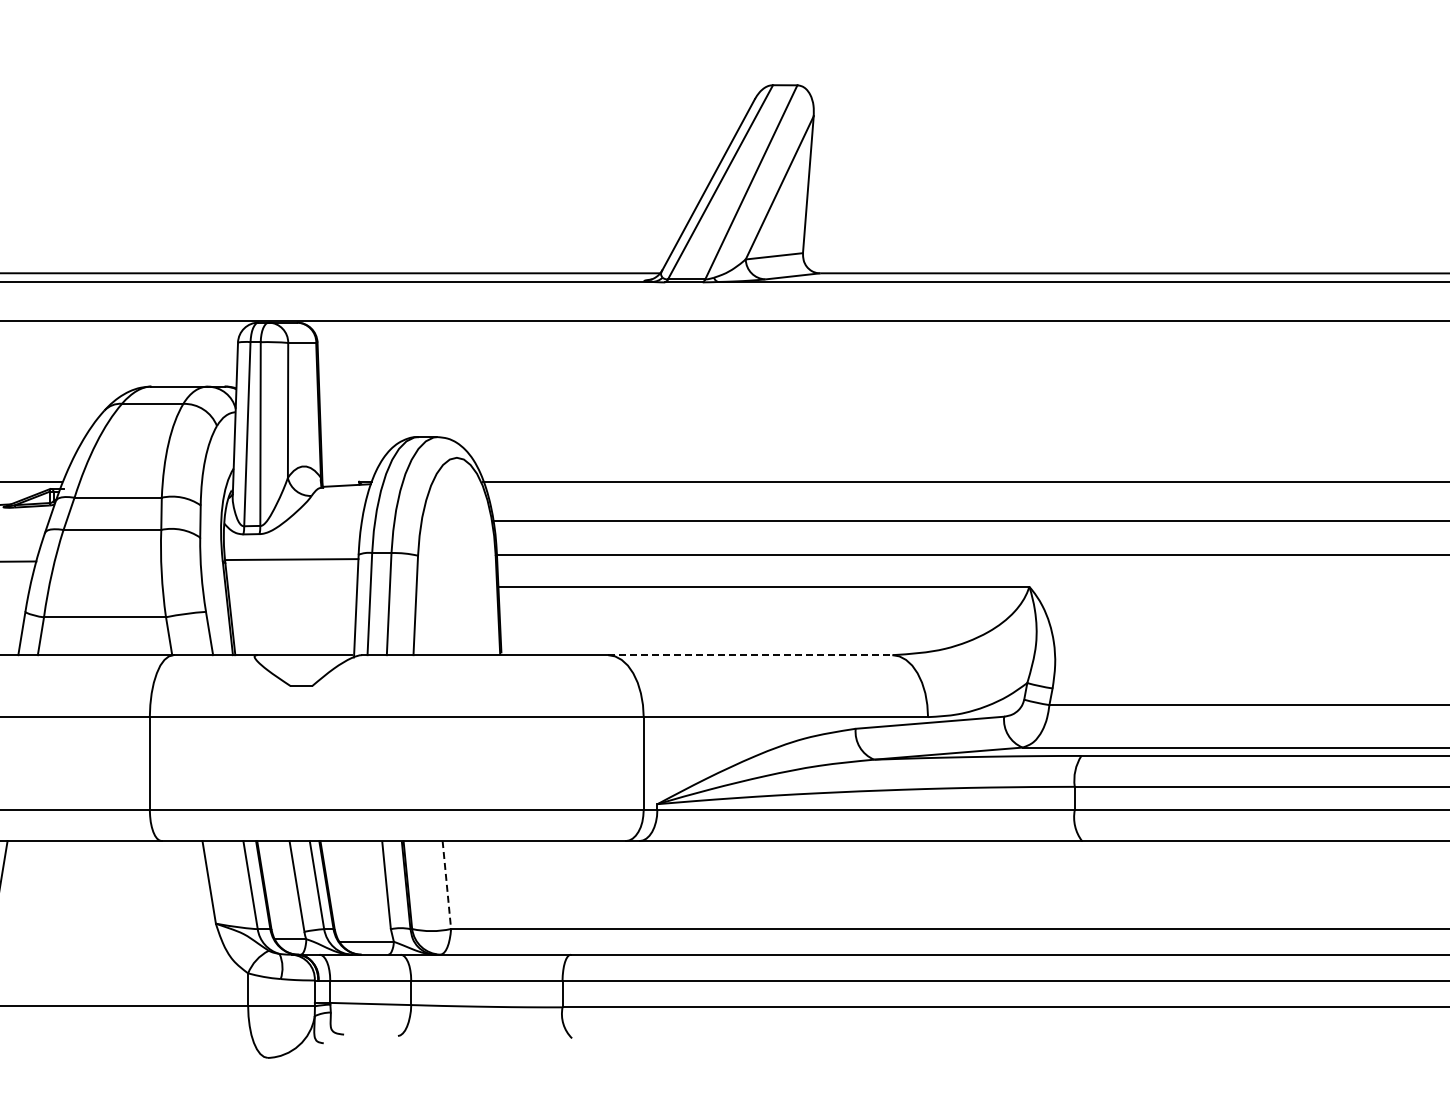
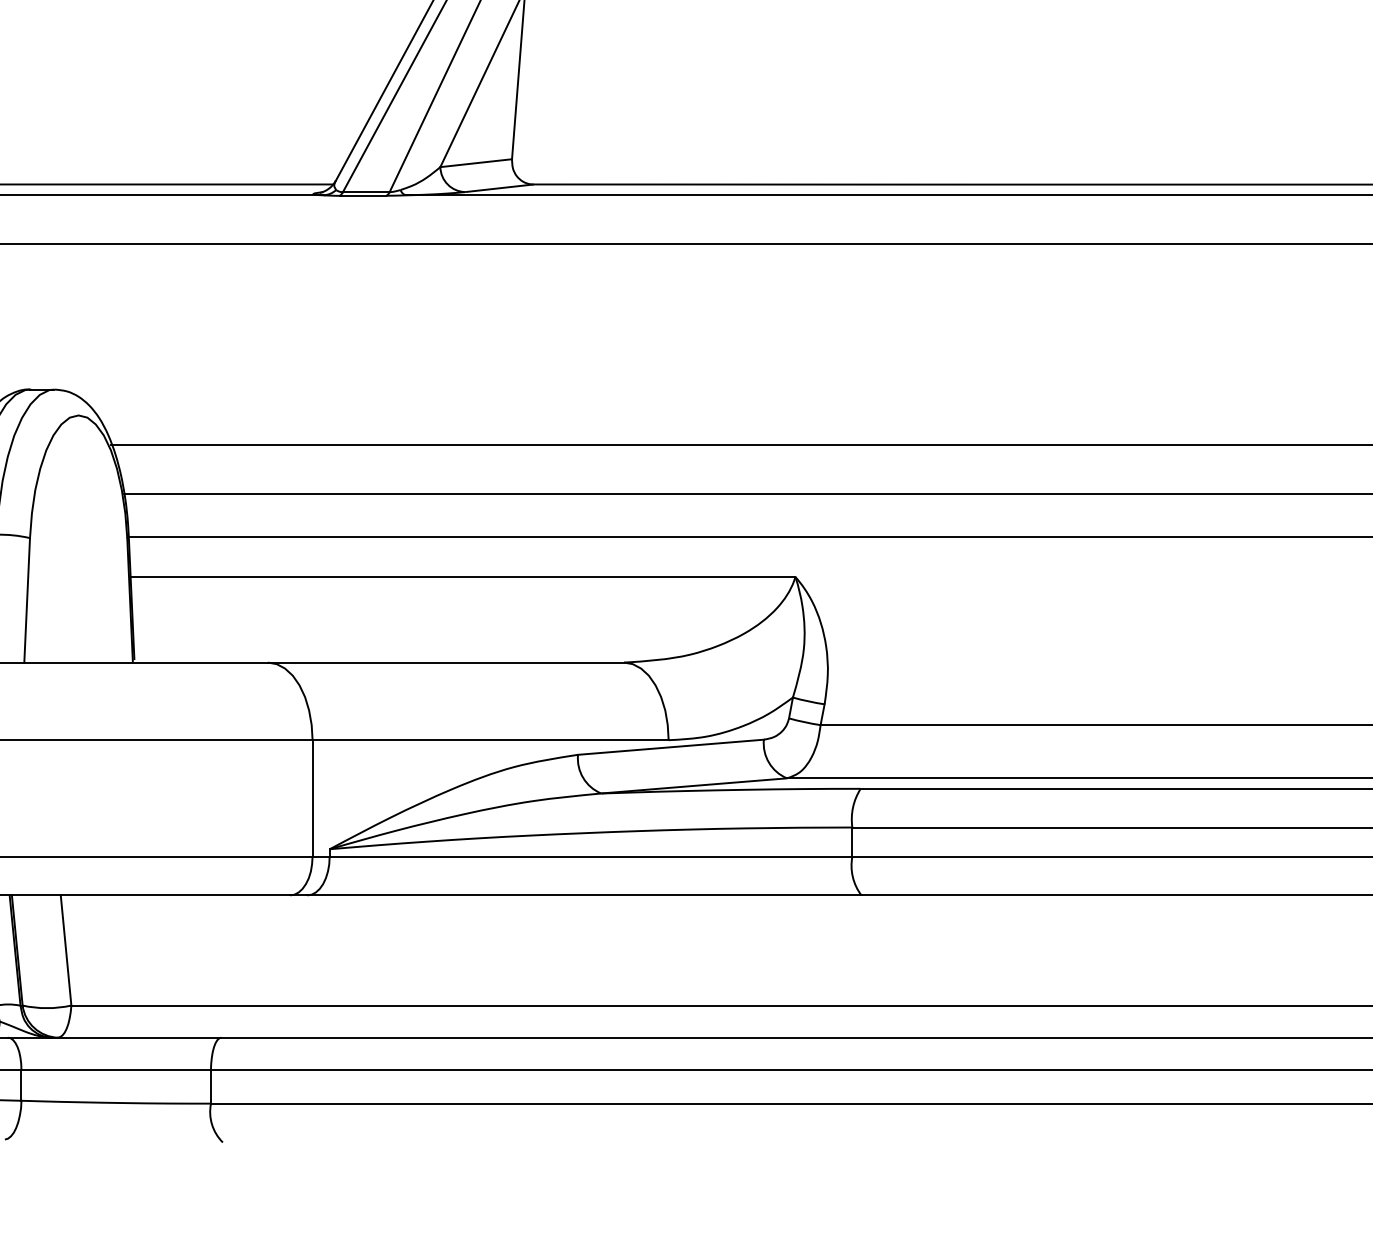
line: (750, 655) -> (446, 663), dashed -> solid
line: (446, 885) -> (65, 951), dashed -> solid

